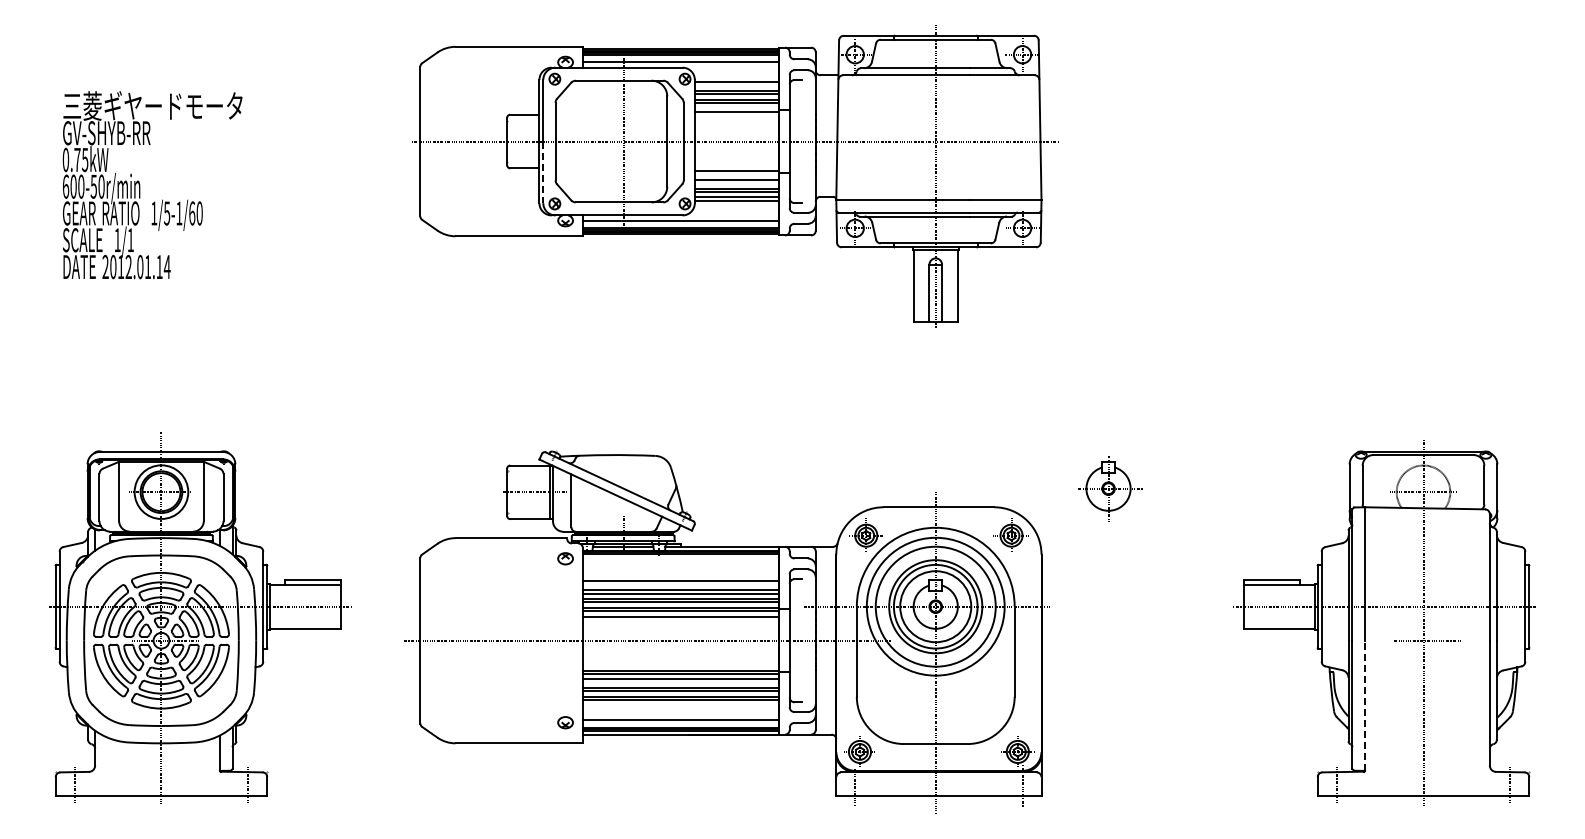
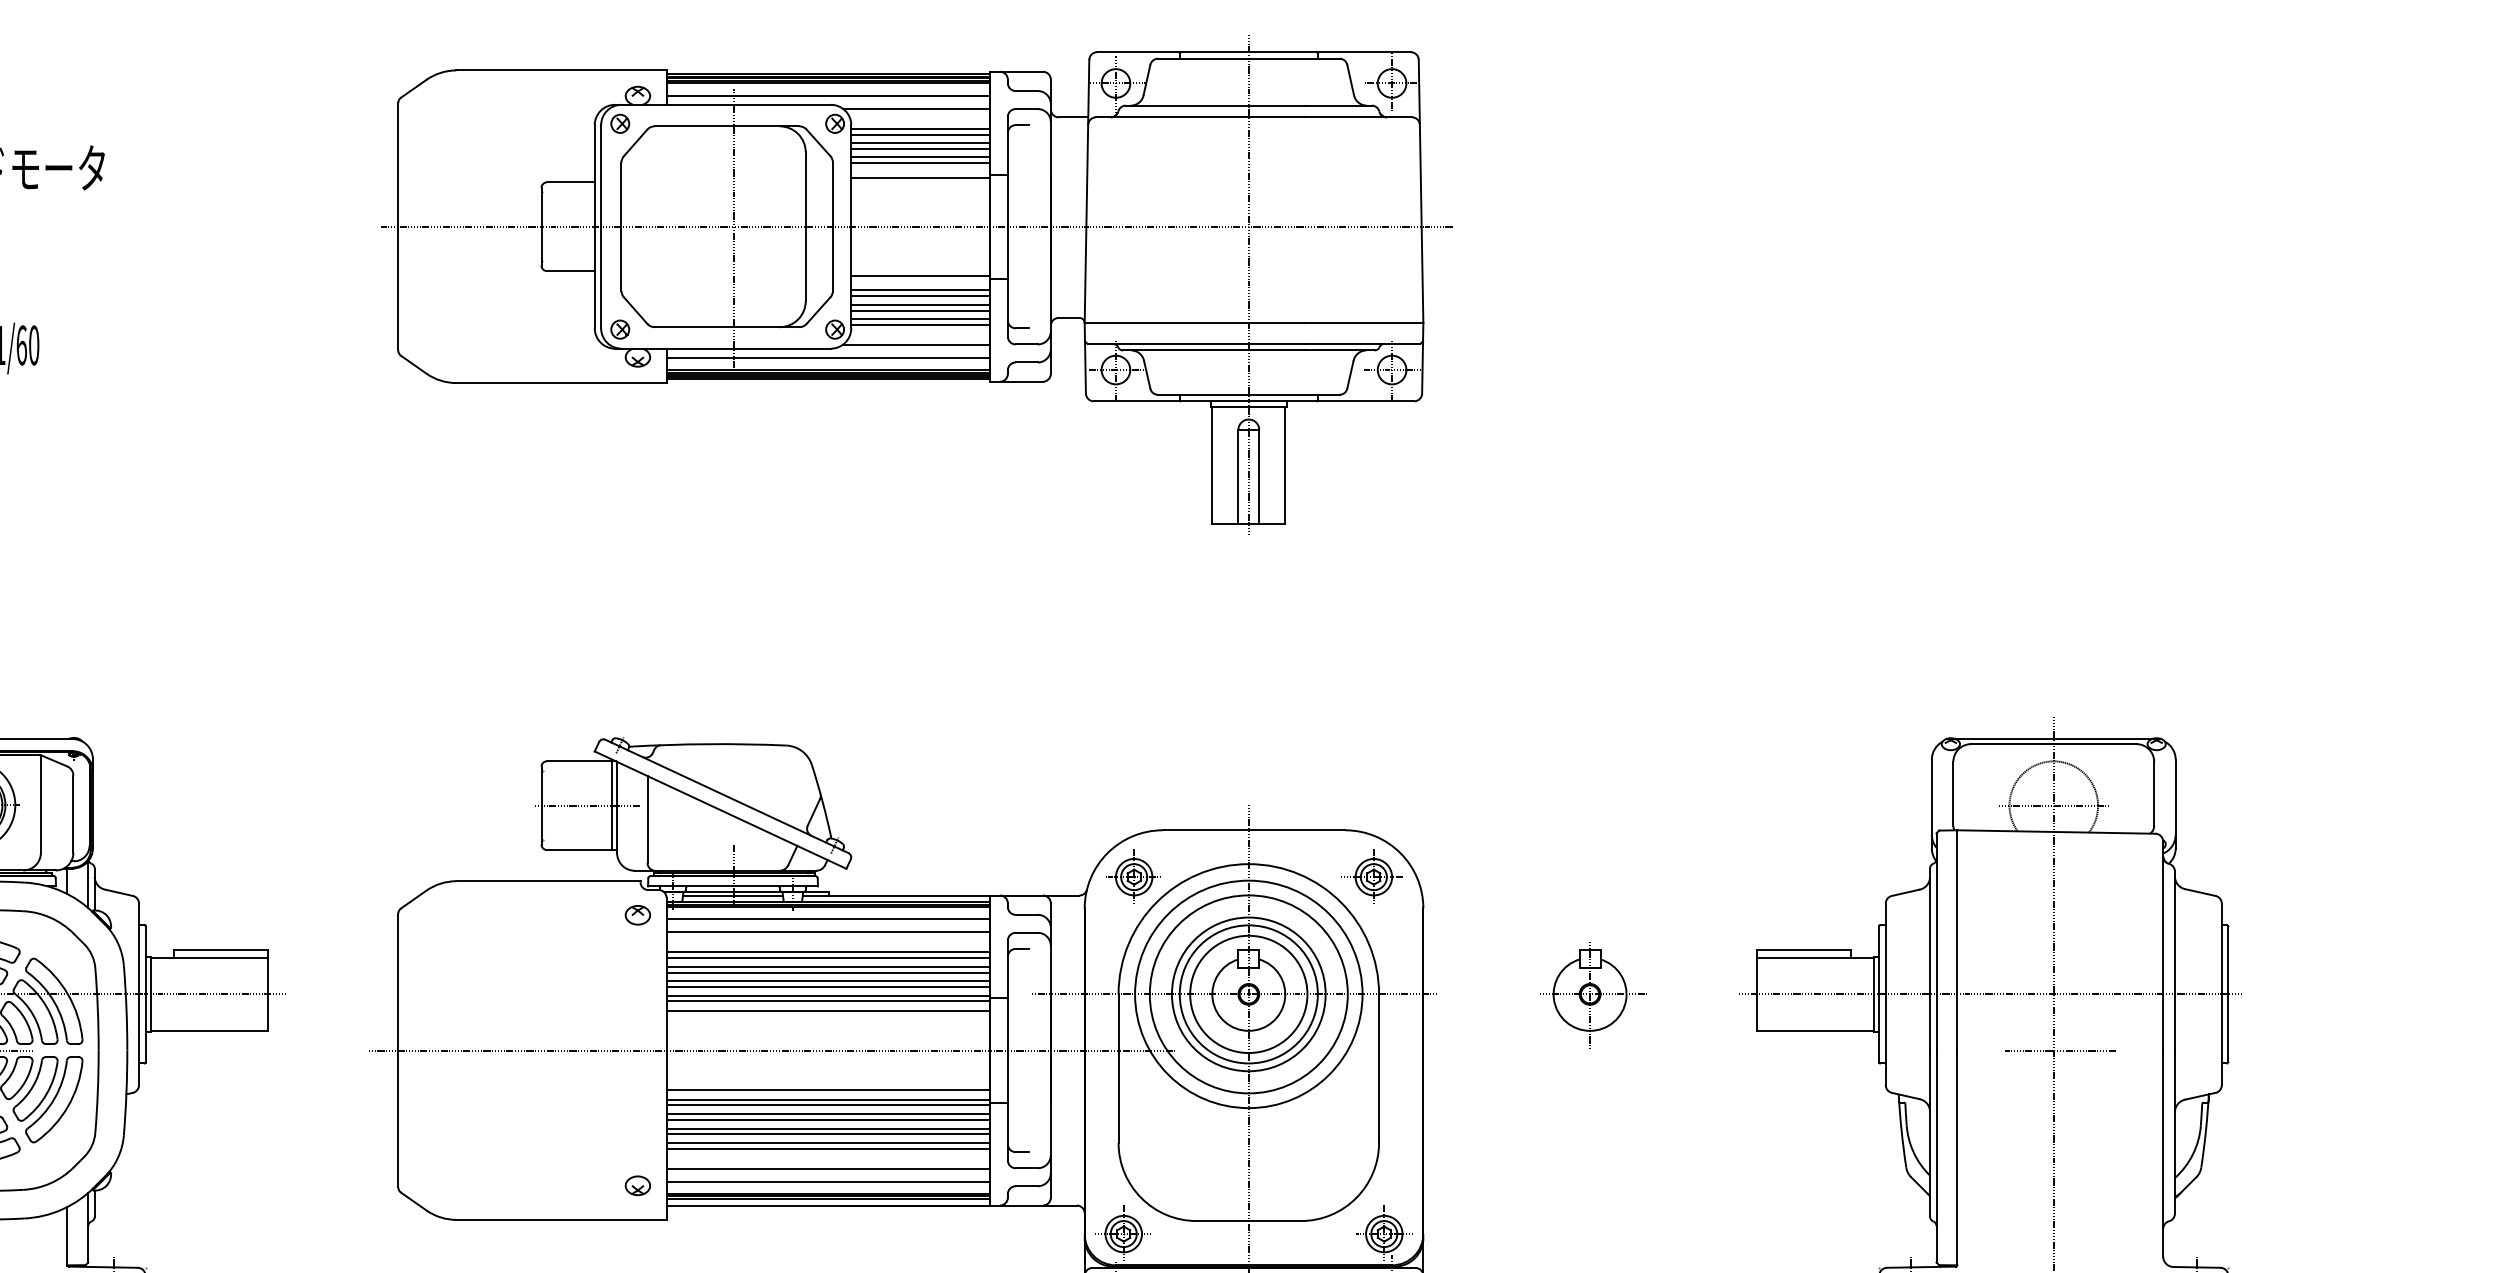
line: (733, 69) -> (915, 107), added
line: (736, 85) -> (920, 134), added
line: (543, 172) -> (601, 277), dashed -> solid
line: (736, 183) -> (920, 295), added
line: (733, 213) -> (915, 345), added
part: (1110, 488) -> (1593, 994), moved
line: (680, 561) -> (827, 919), added
line: (680, 569) -> (827, 932), added
line: (680, 584) -> (827, 957), added
line: (680, 664) -> (827, 1089), added
line: (680, 682) -> (827, 1119), added
line: (1365, 705) -> (1958, 1157), dashed -> solid
line: (680, 712) -> (827, 1168), added

